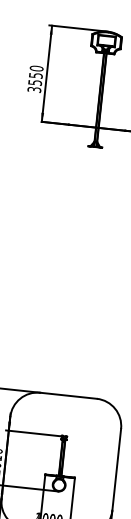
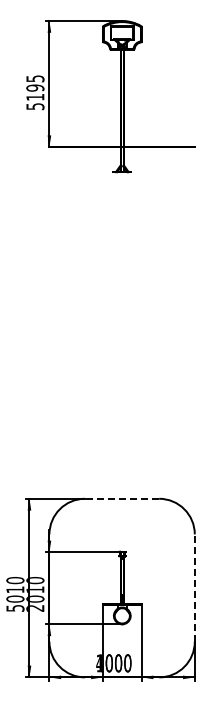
text: (35, 79) -> (35, 92), 3550 -> 5195
line: (68, 395) -> (121, 498), solid -> dashed
line: (116, 470) -> (194, 588), solid -> dashed

